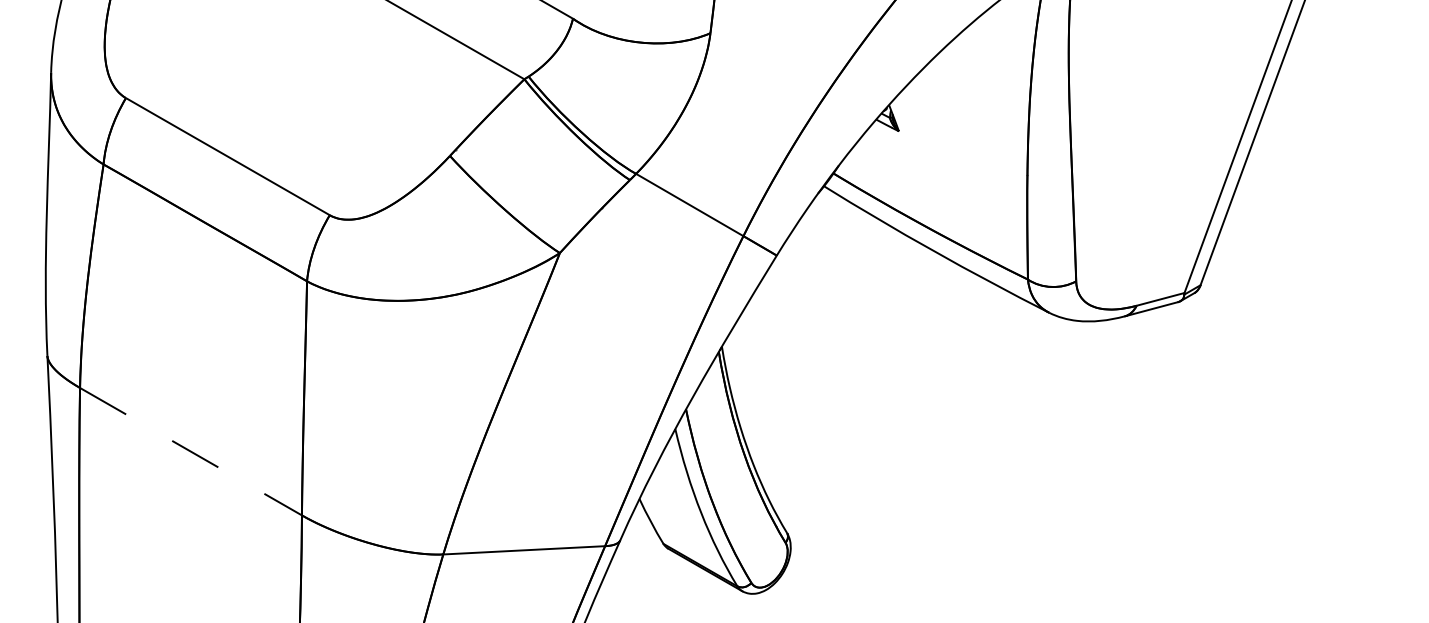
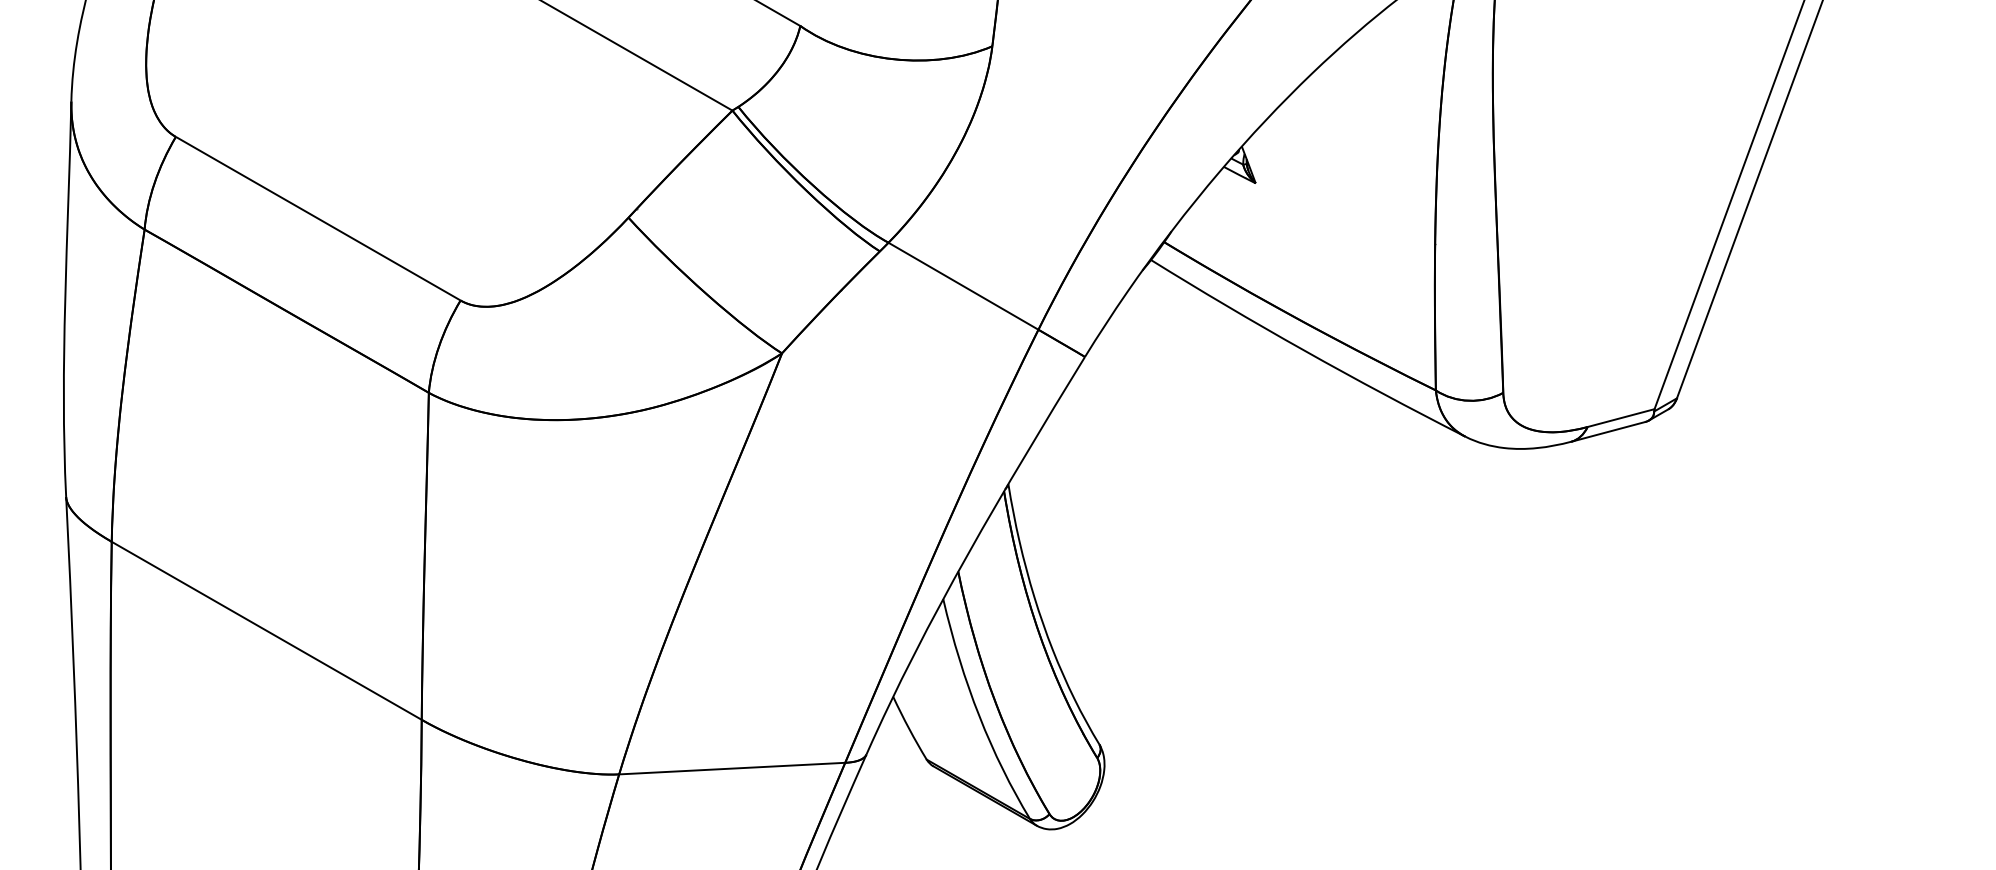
line: (191, 451) -> (267, 630), dashed -> solid

